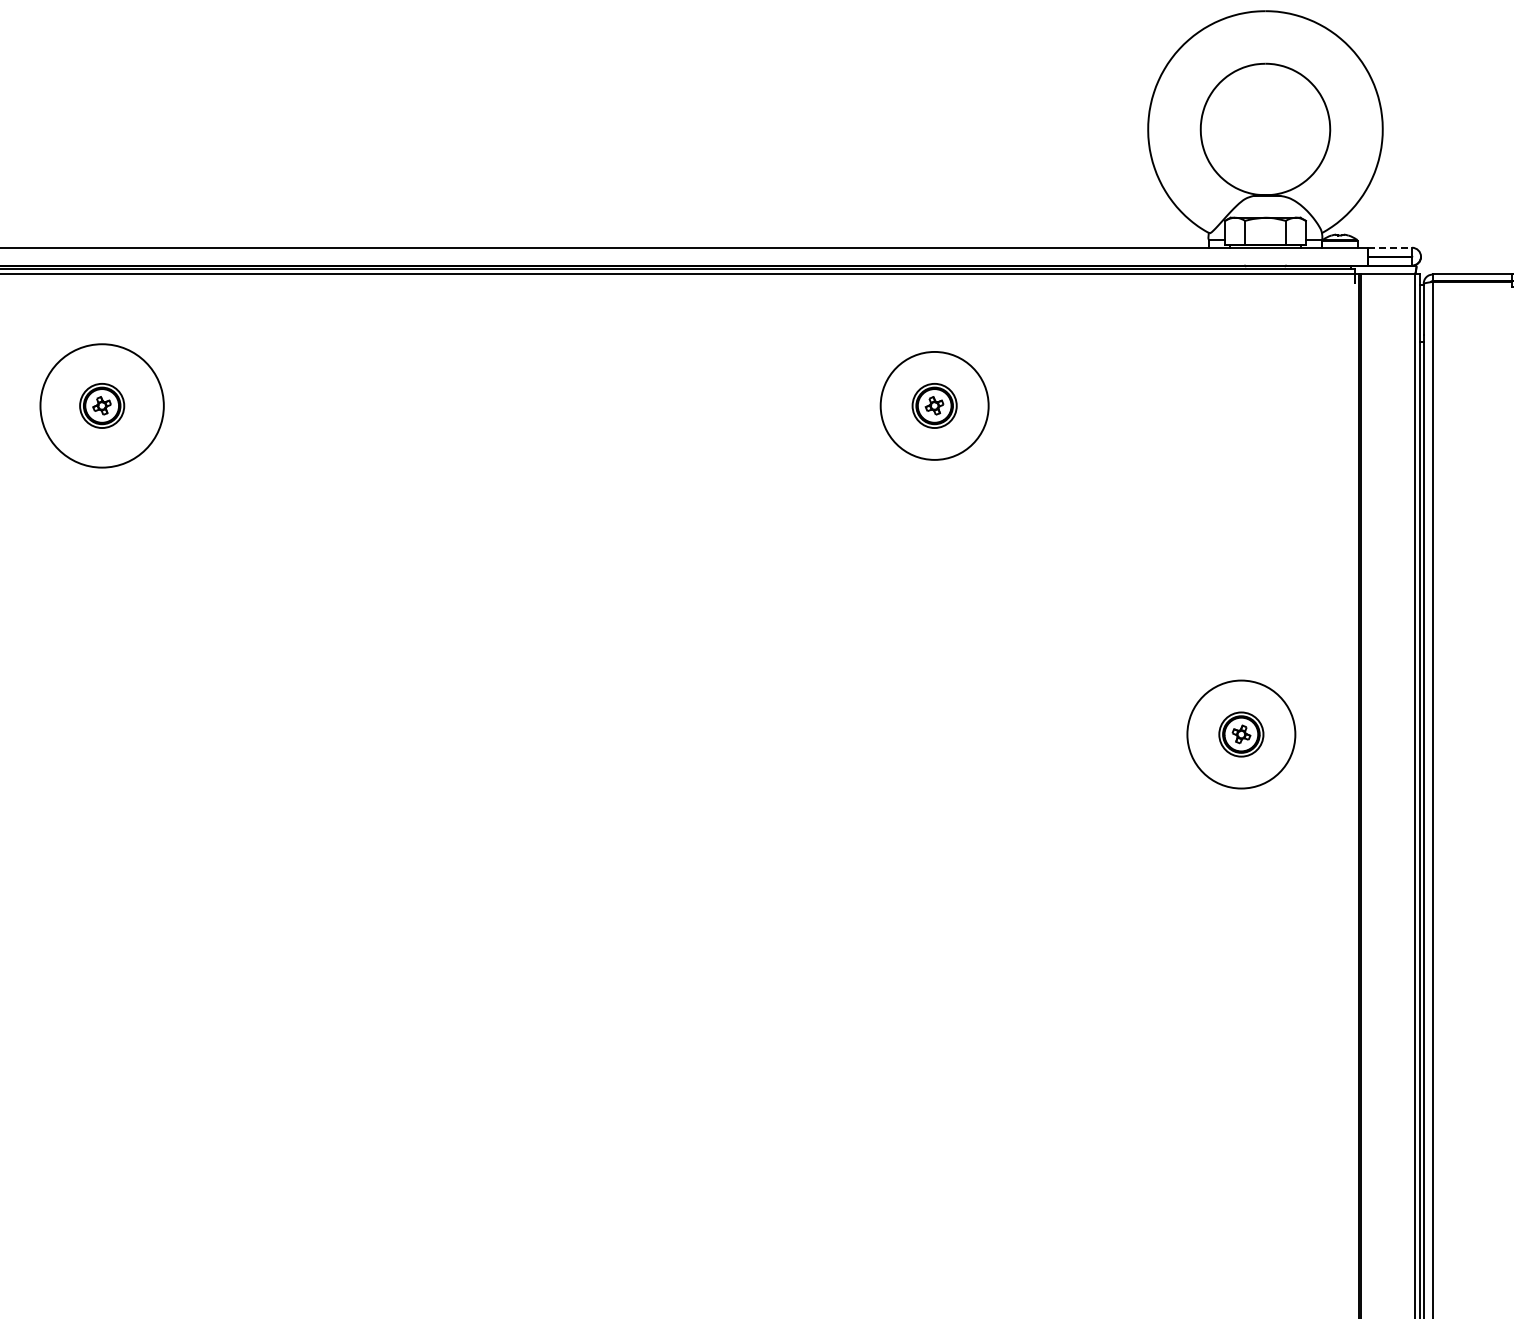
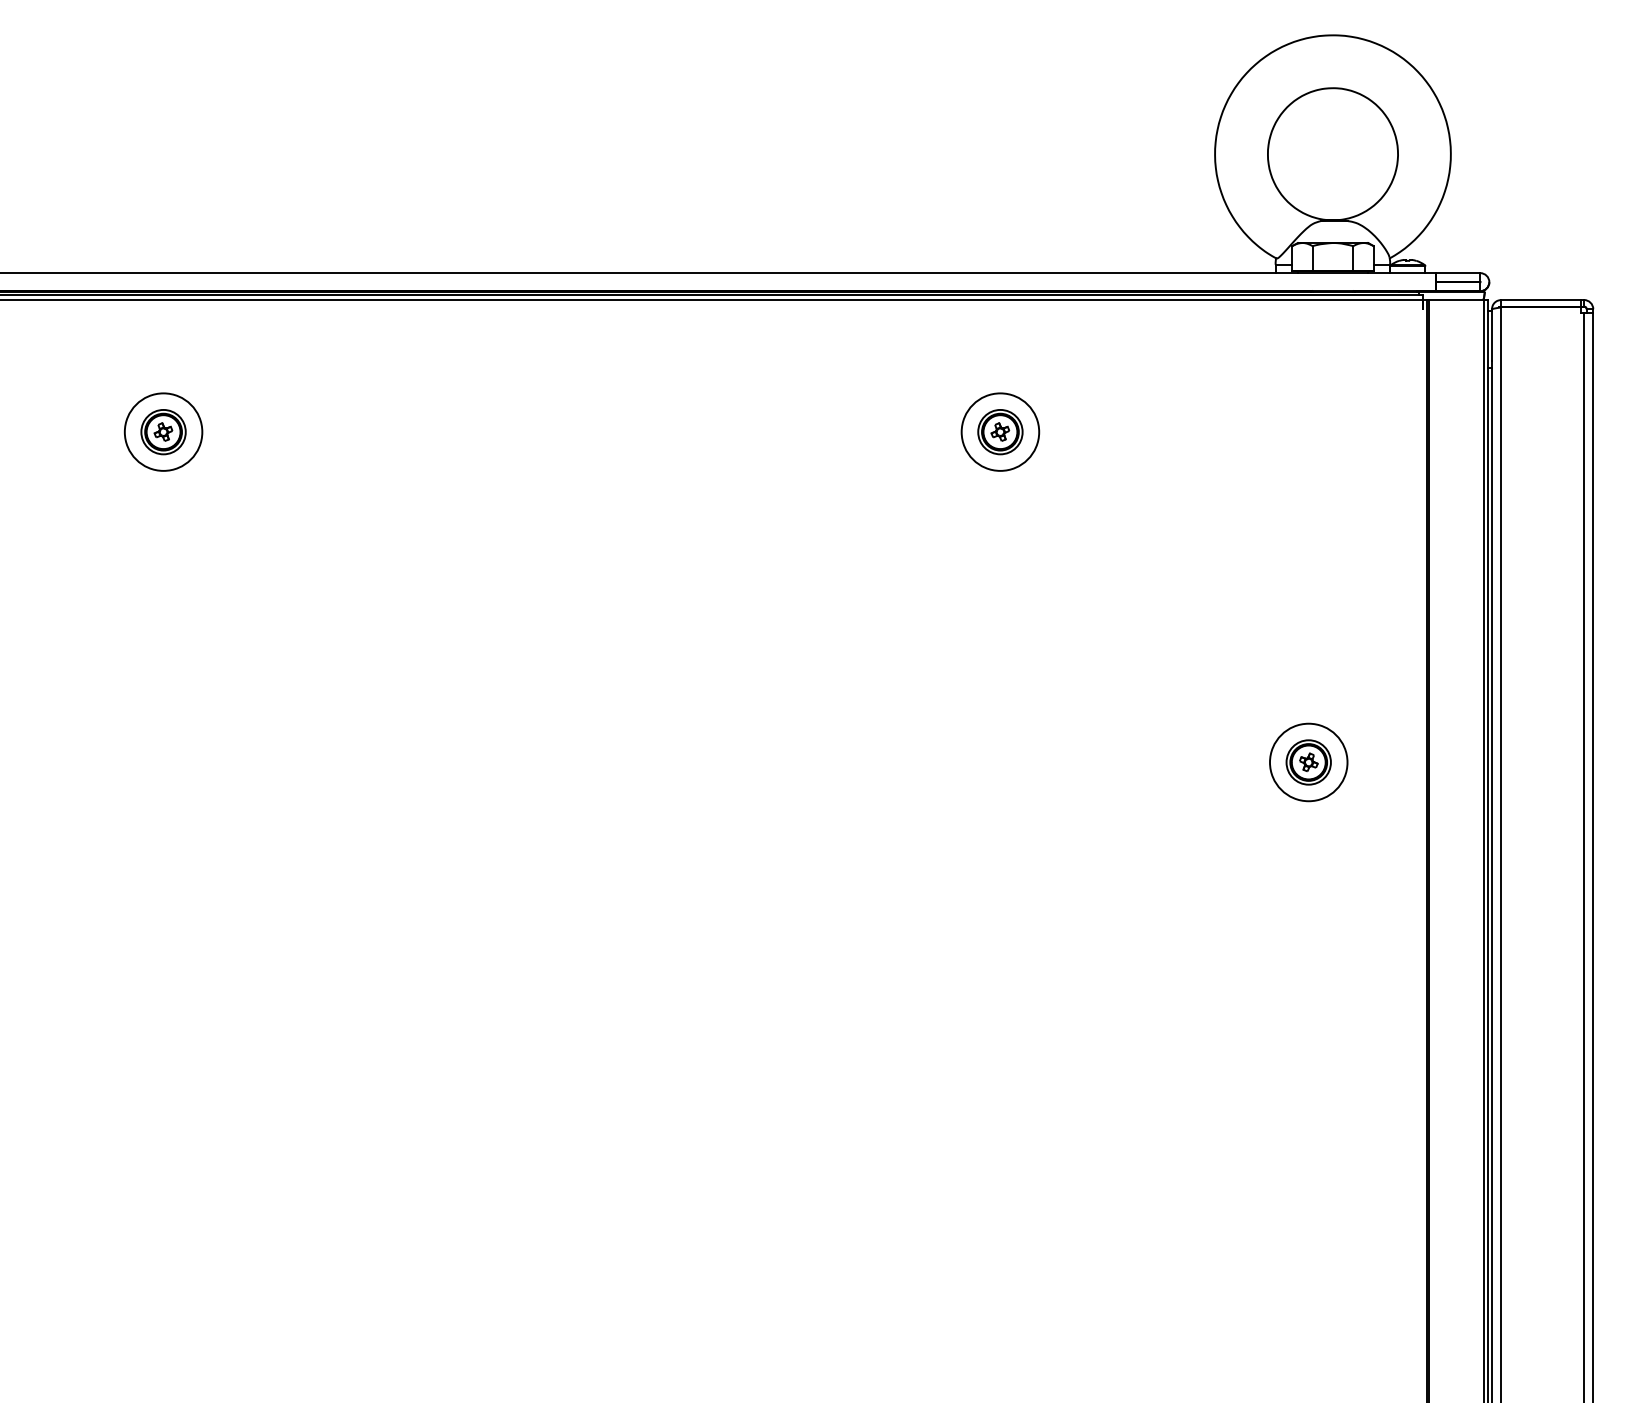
line: (1390, 248) -> (1458, 273), dashed -> solid
circle: (102, 405) -> (163, 431), size x0.62
circle: (934, 405) -> (1000, 431), size x0.71
circle: (1241, 734) -> (1308, 762), size x0.71

